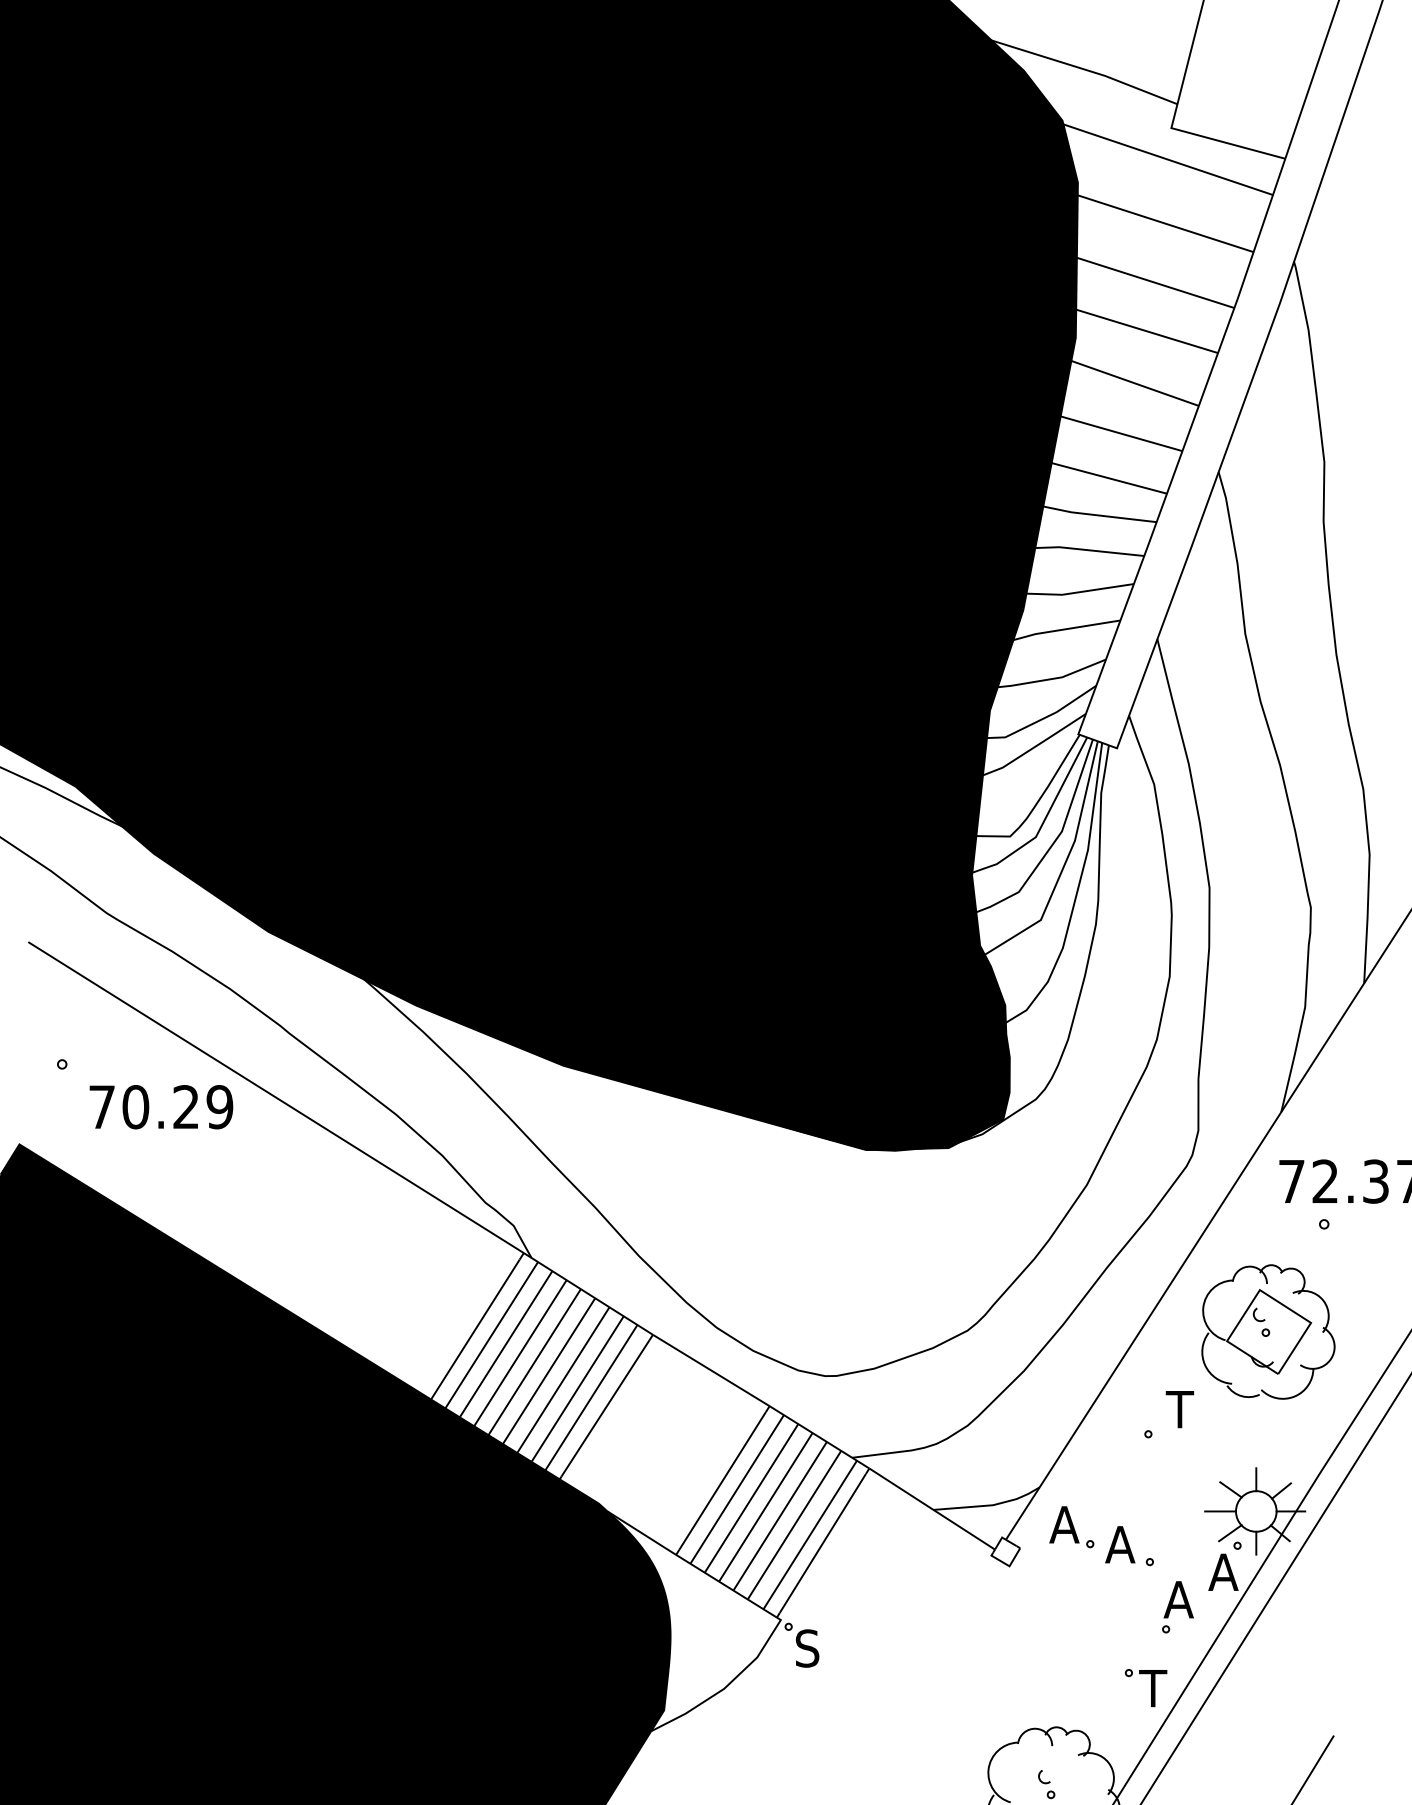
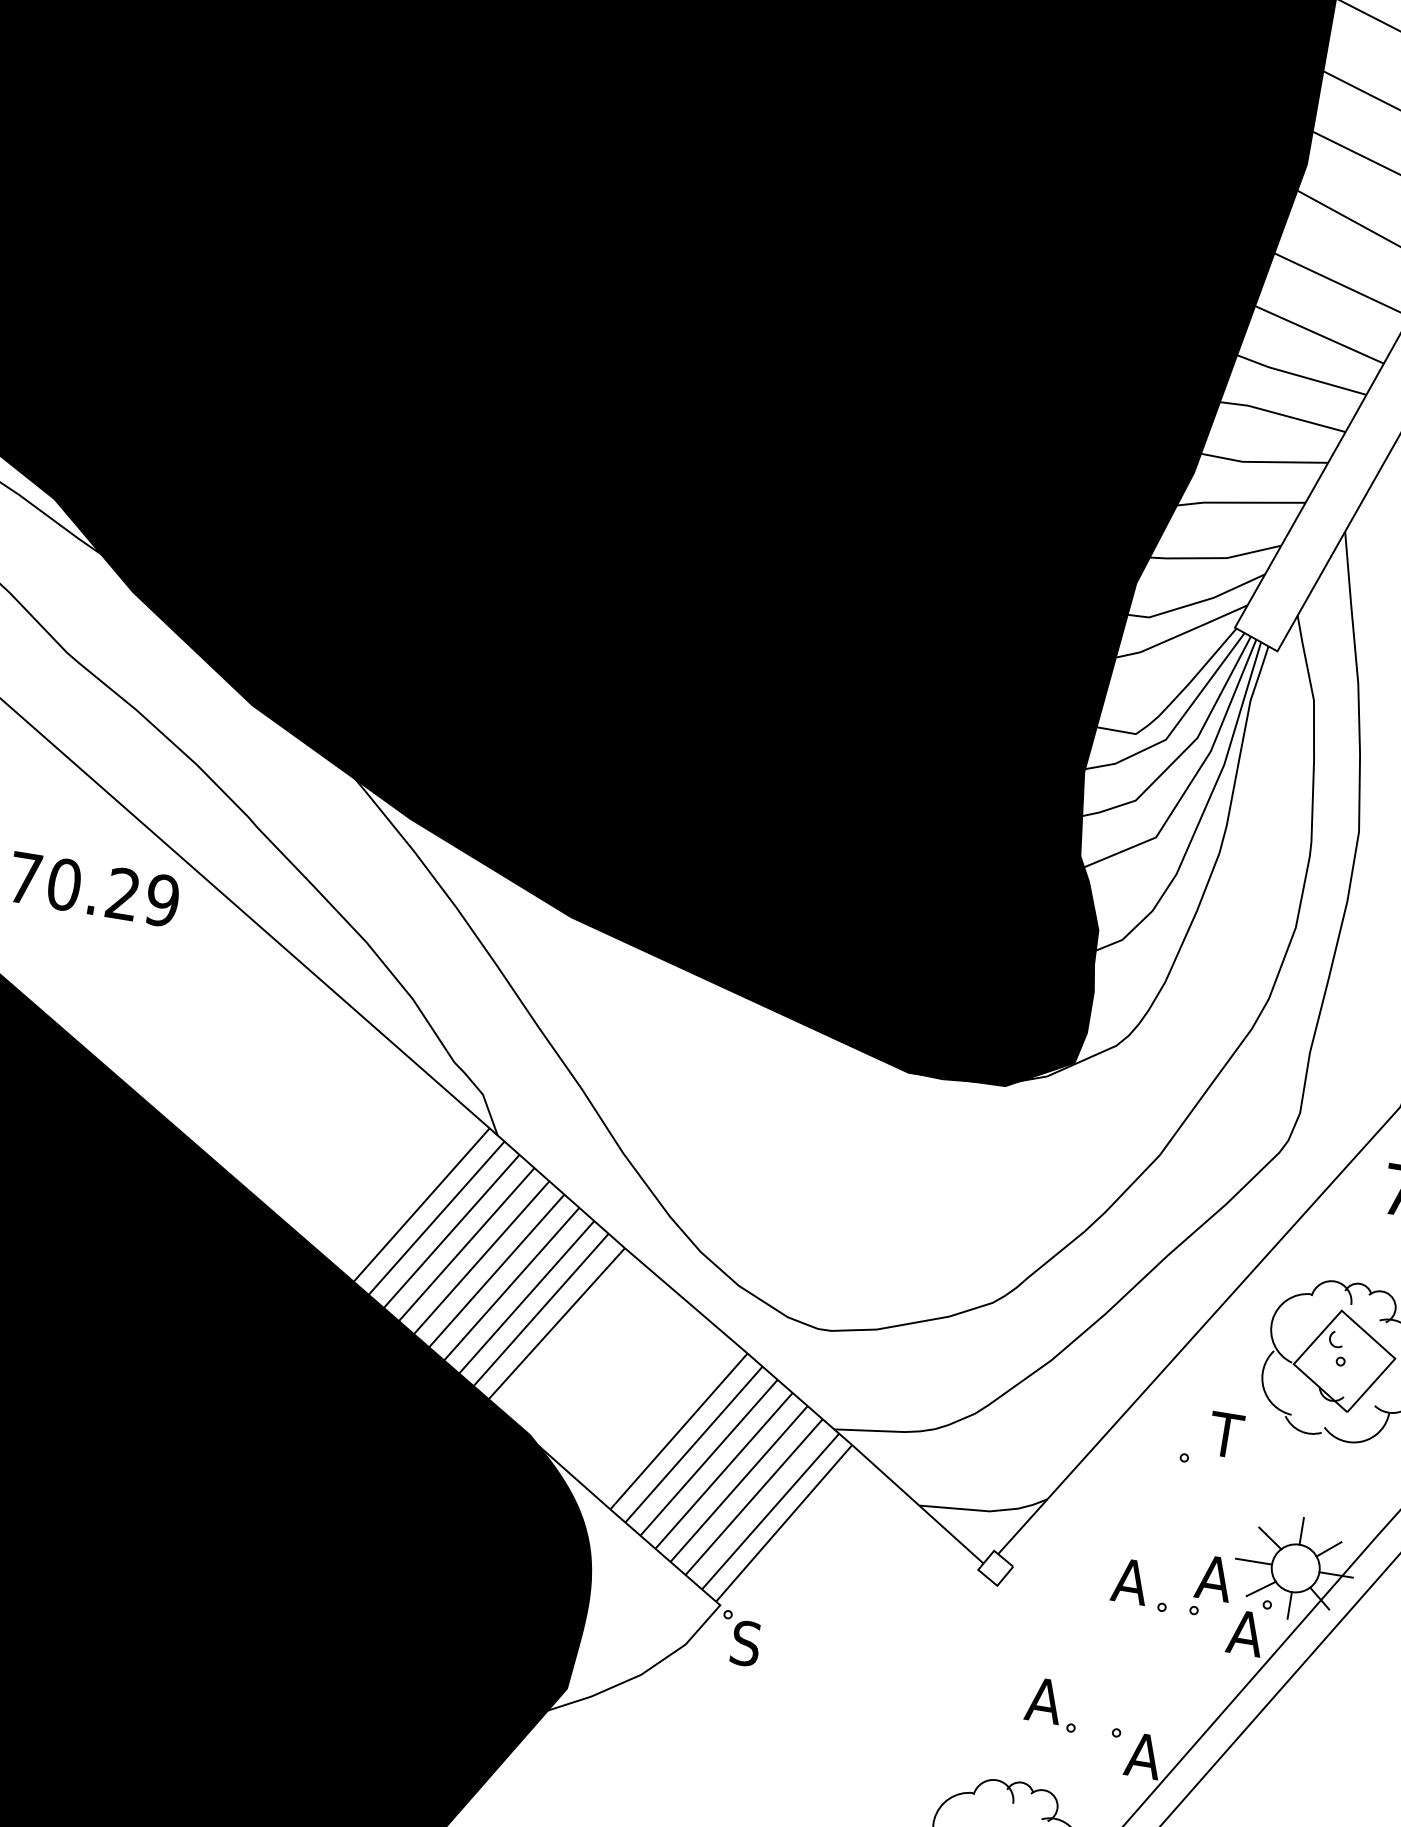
part: (1071, 1527) -> (1052, 1705), moved
part: (1177, 1607) -> (1211, 1587), moved
text: (1154, 1688) -> (1143, 1755), T -> A

